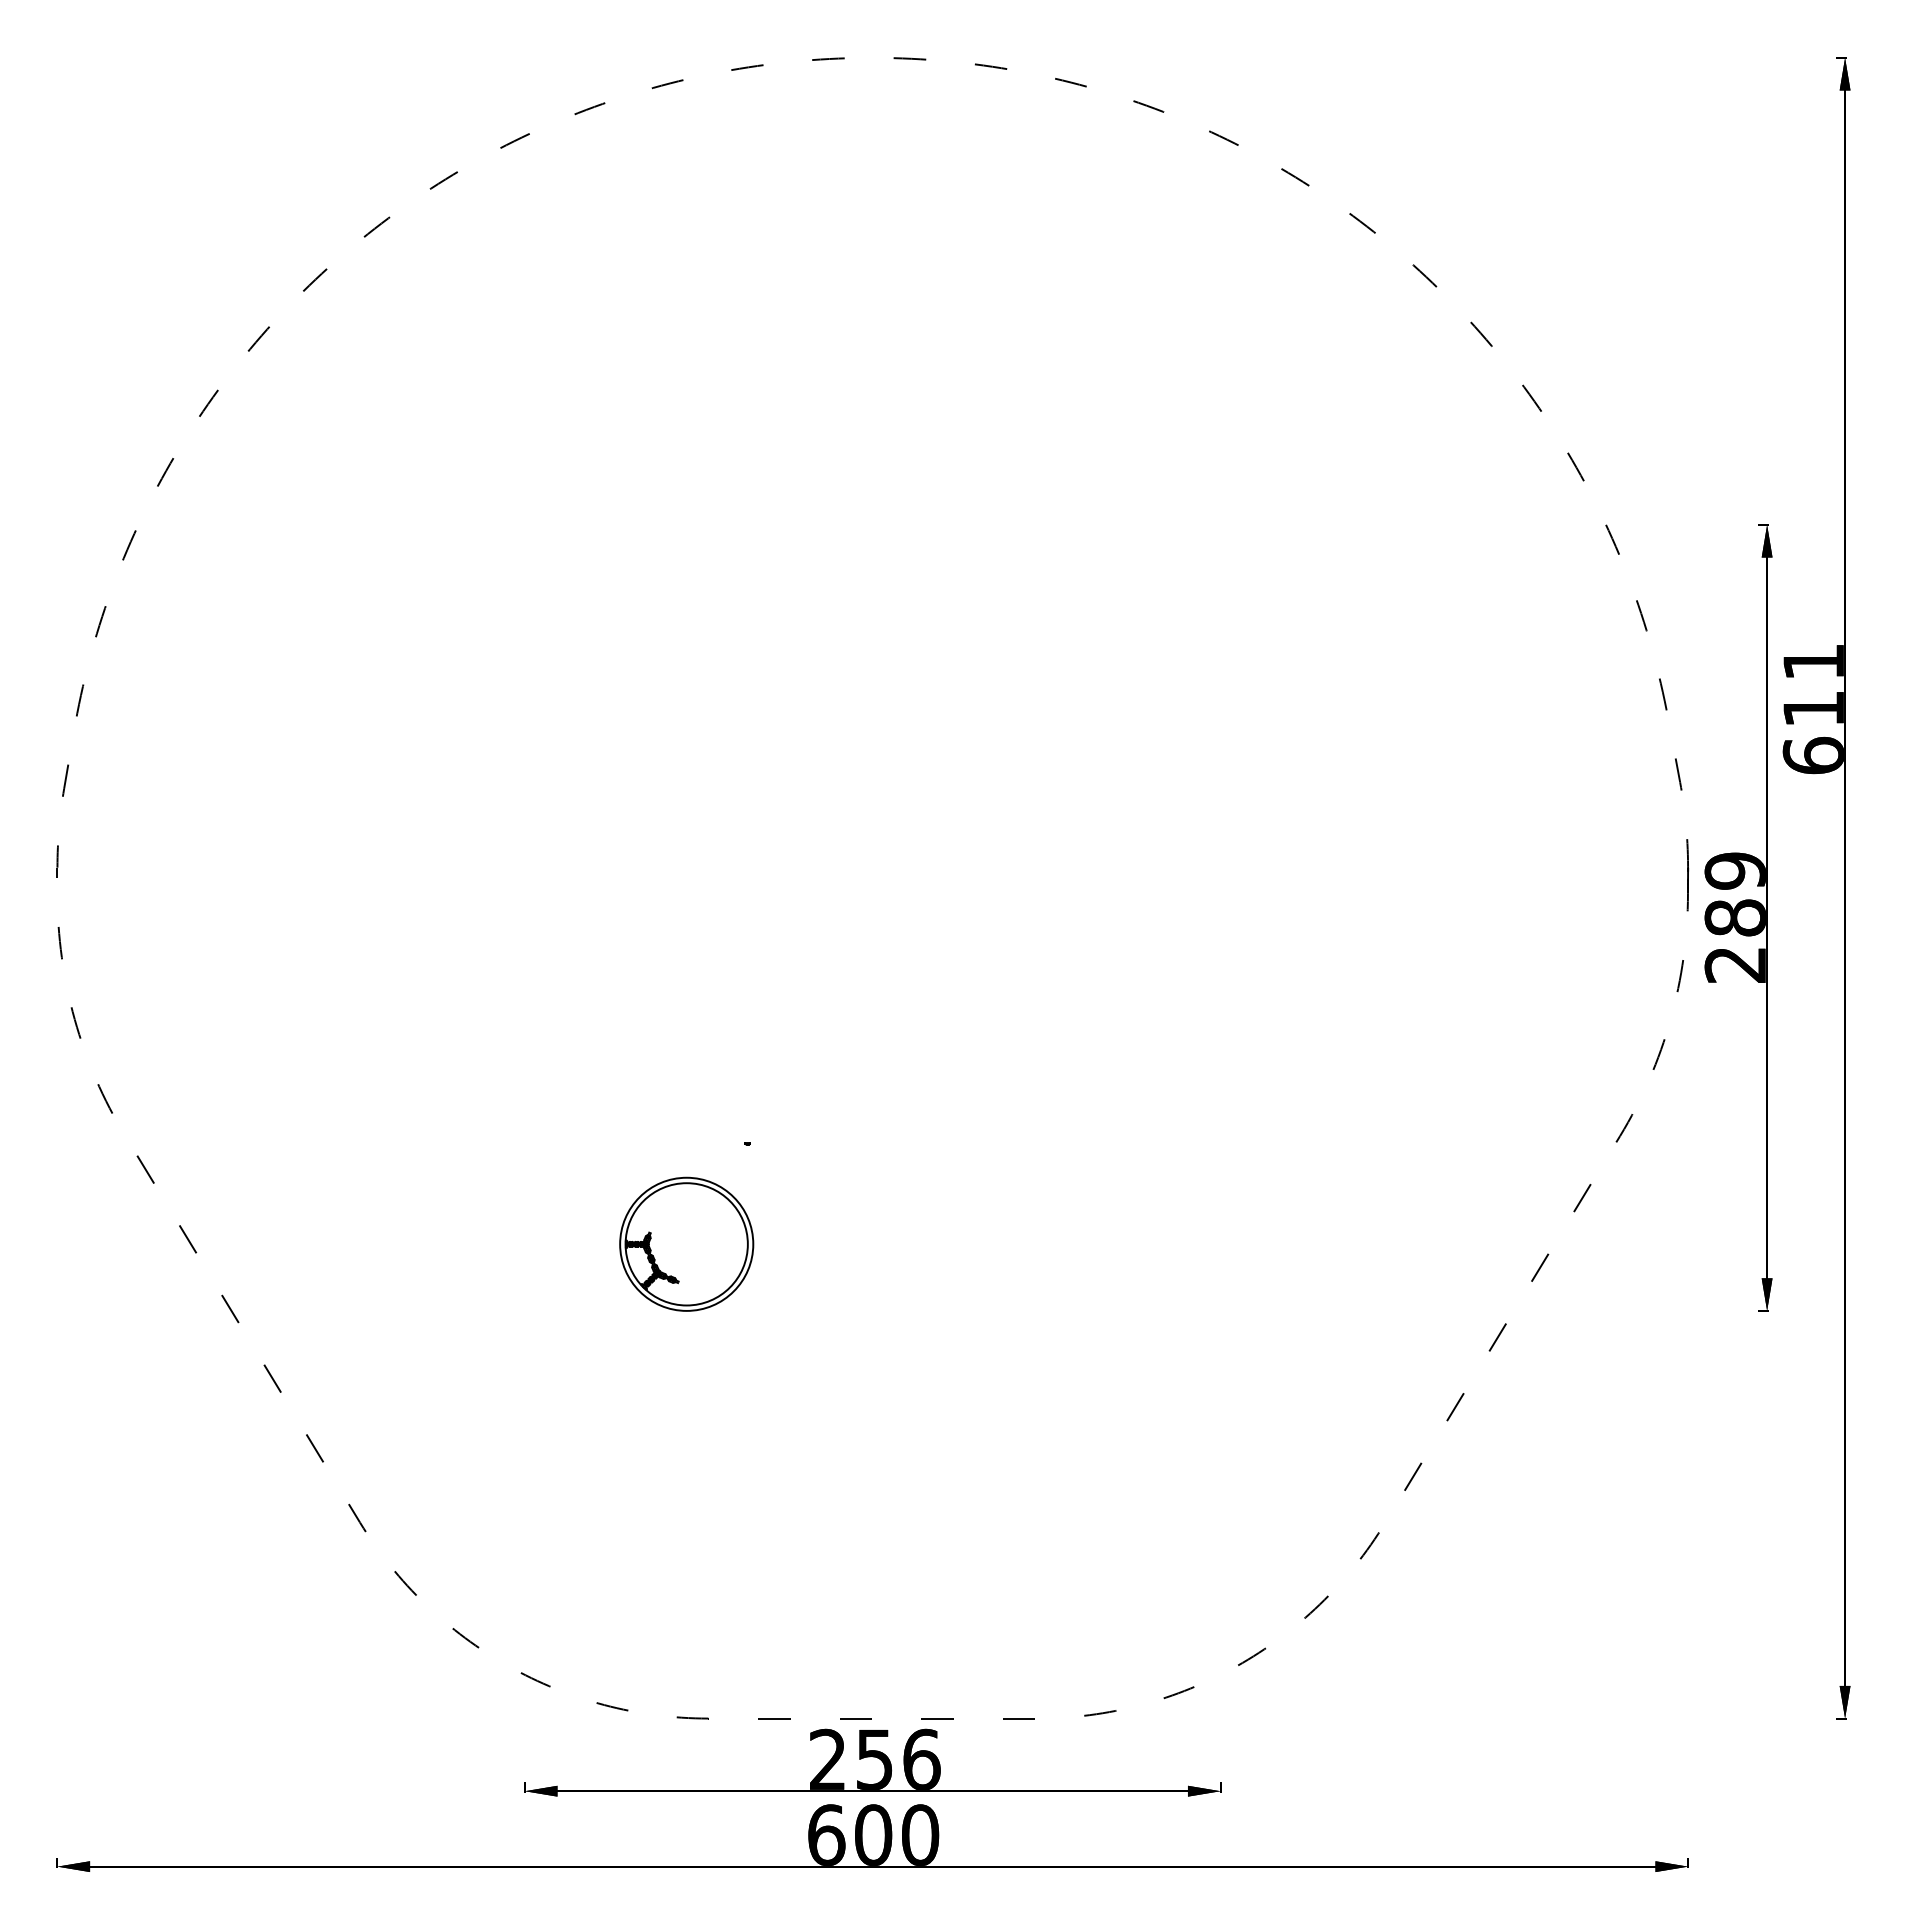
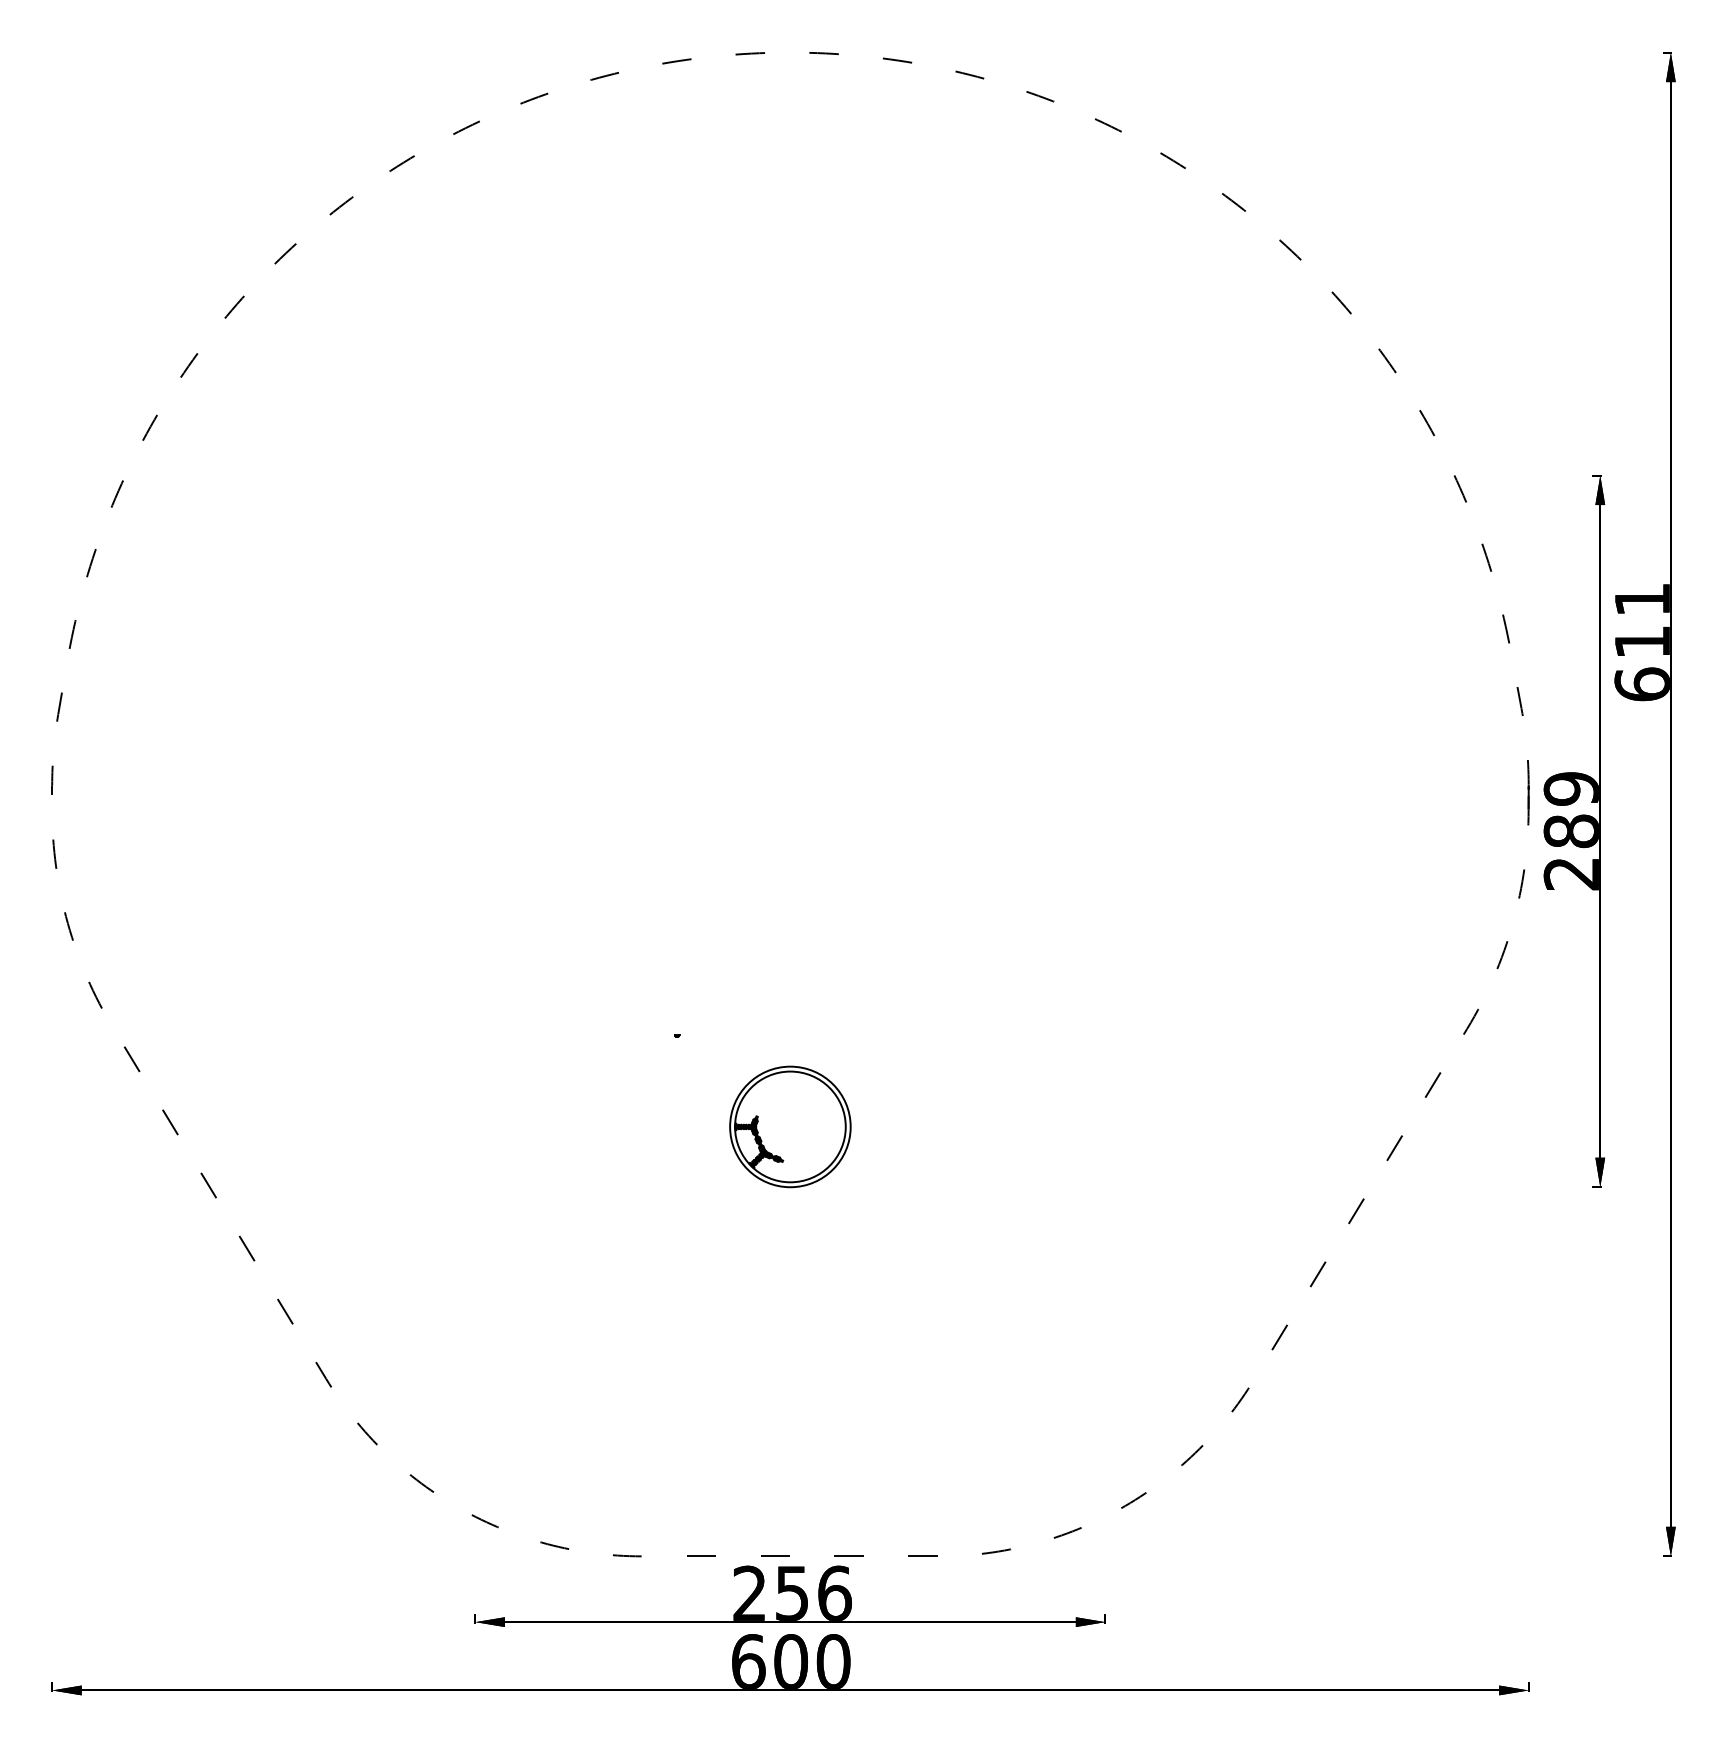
part: (686, 1243) -> (790, 1126), moved

